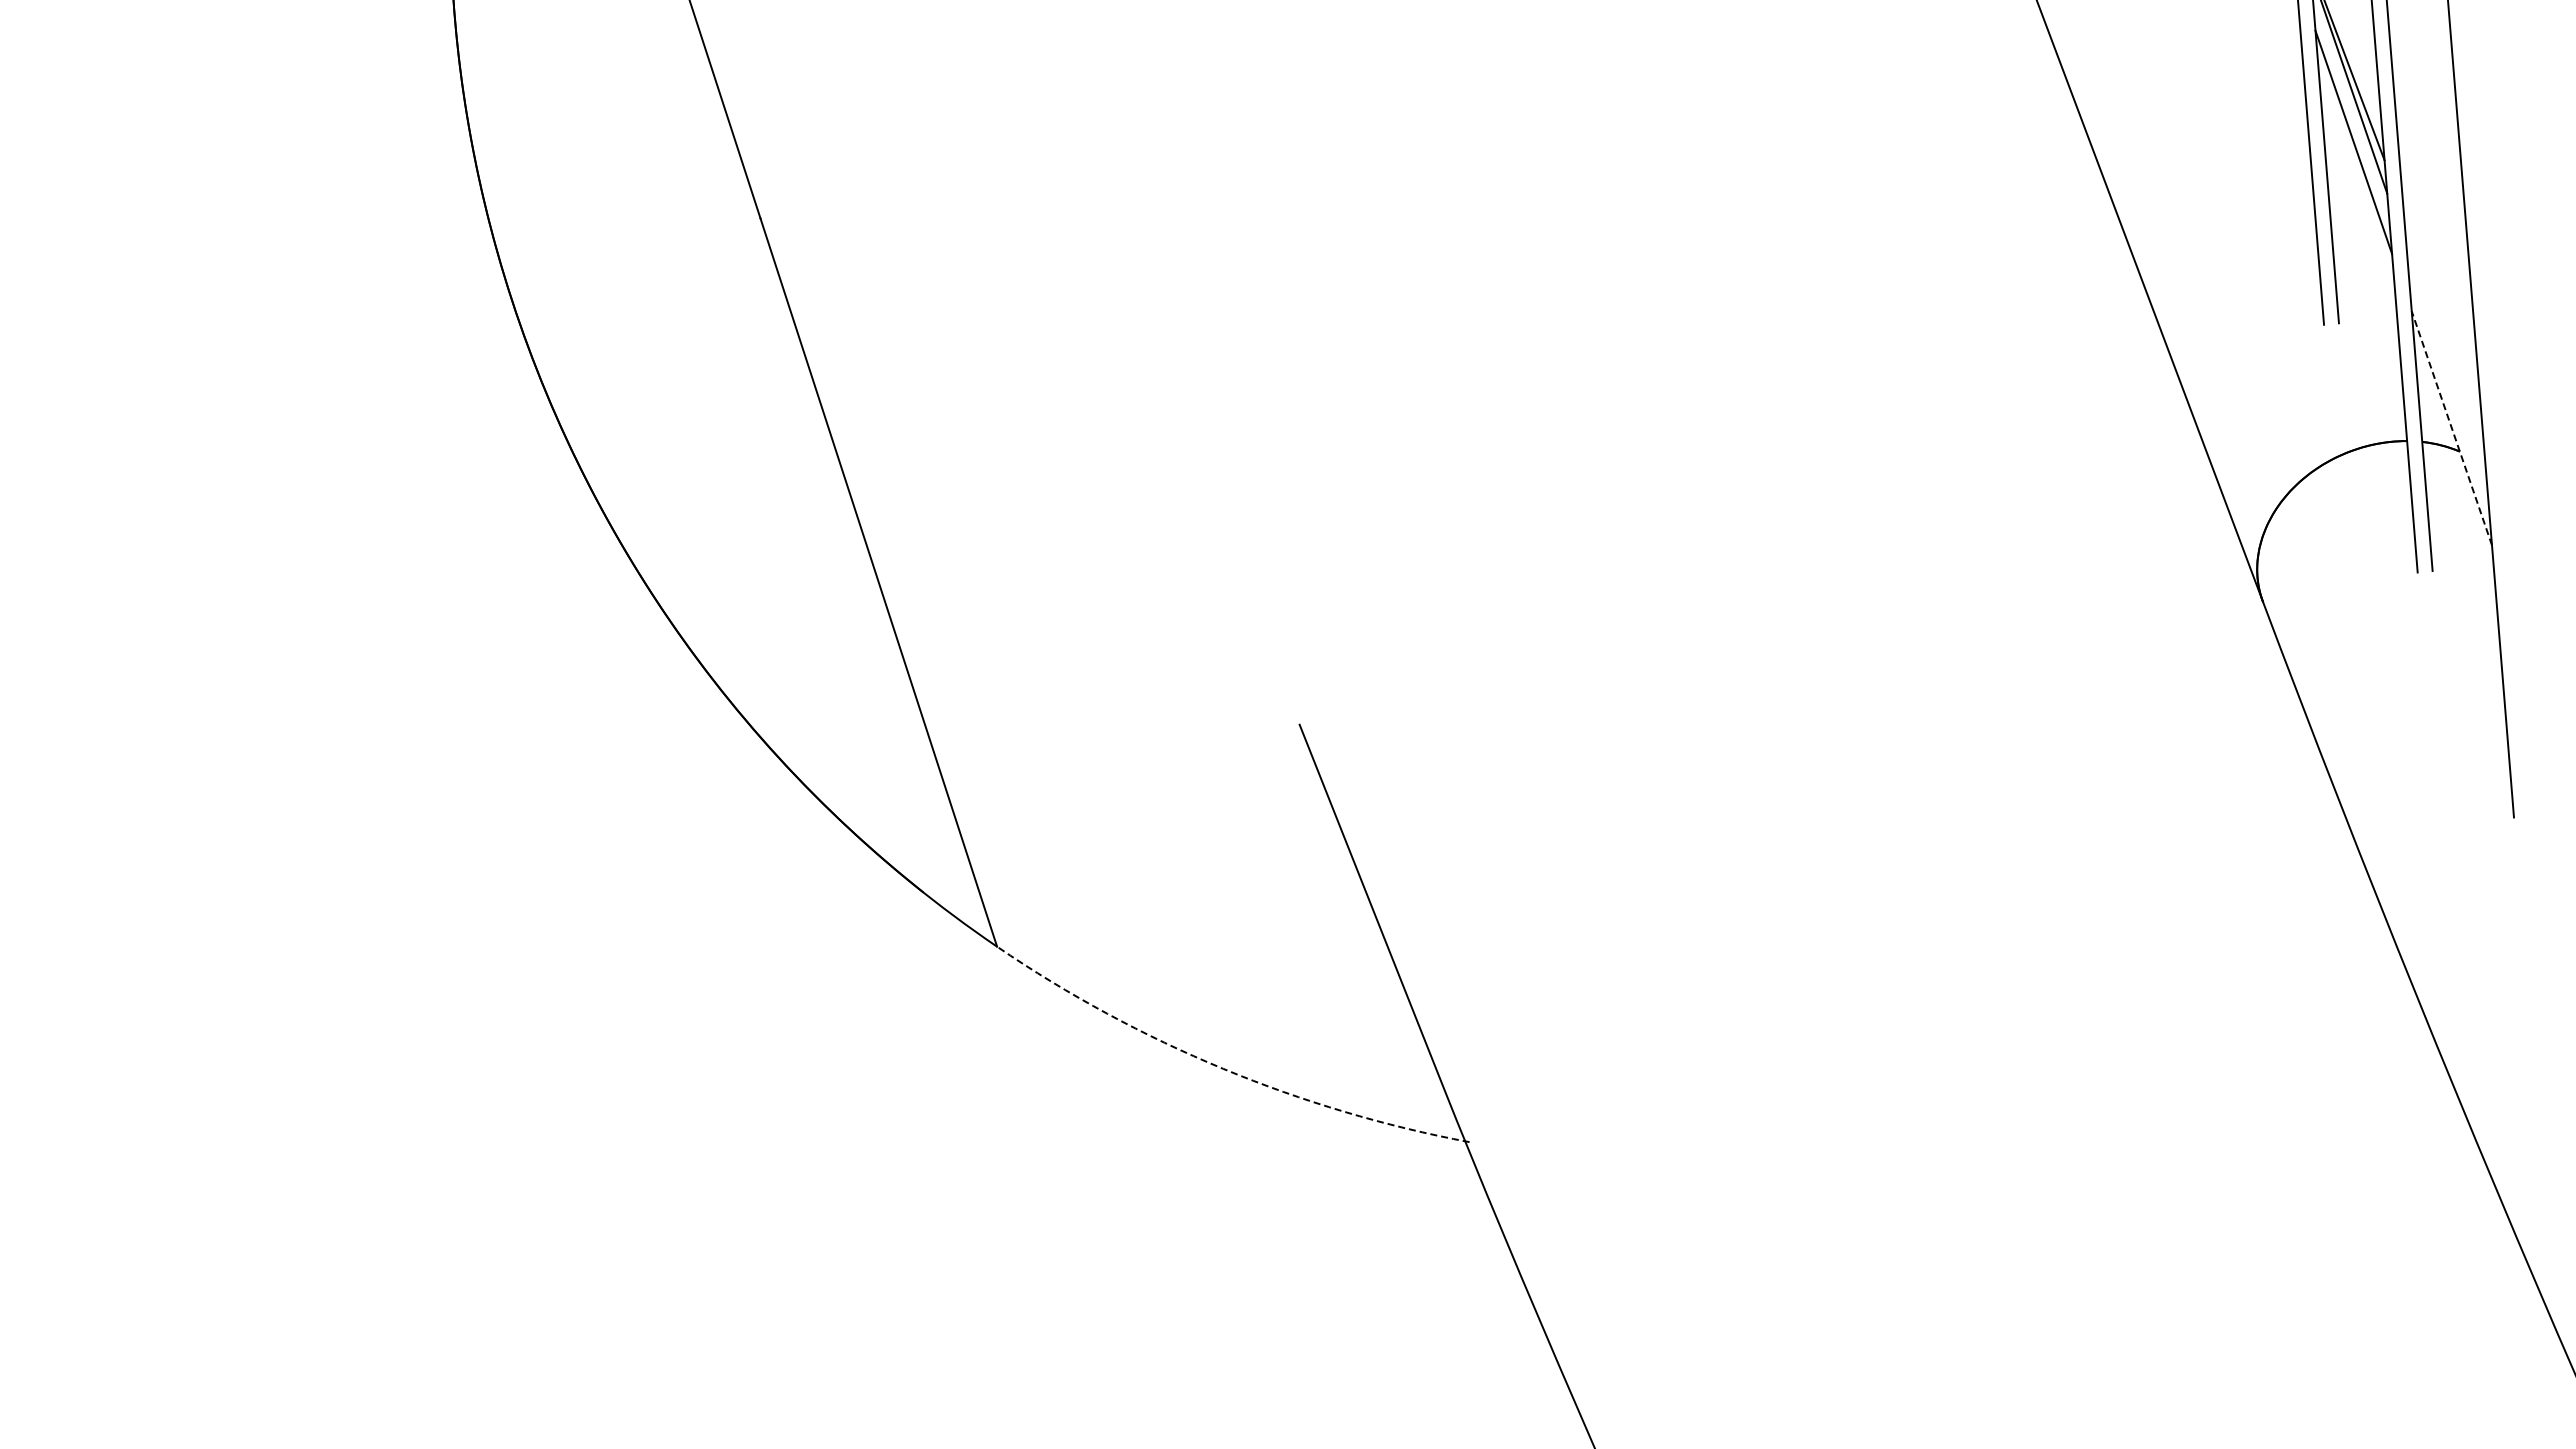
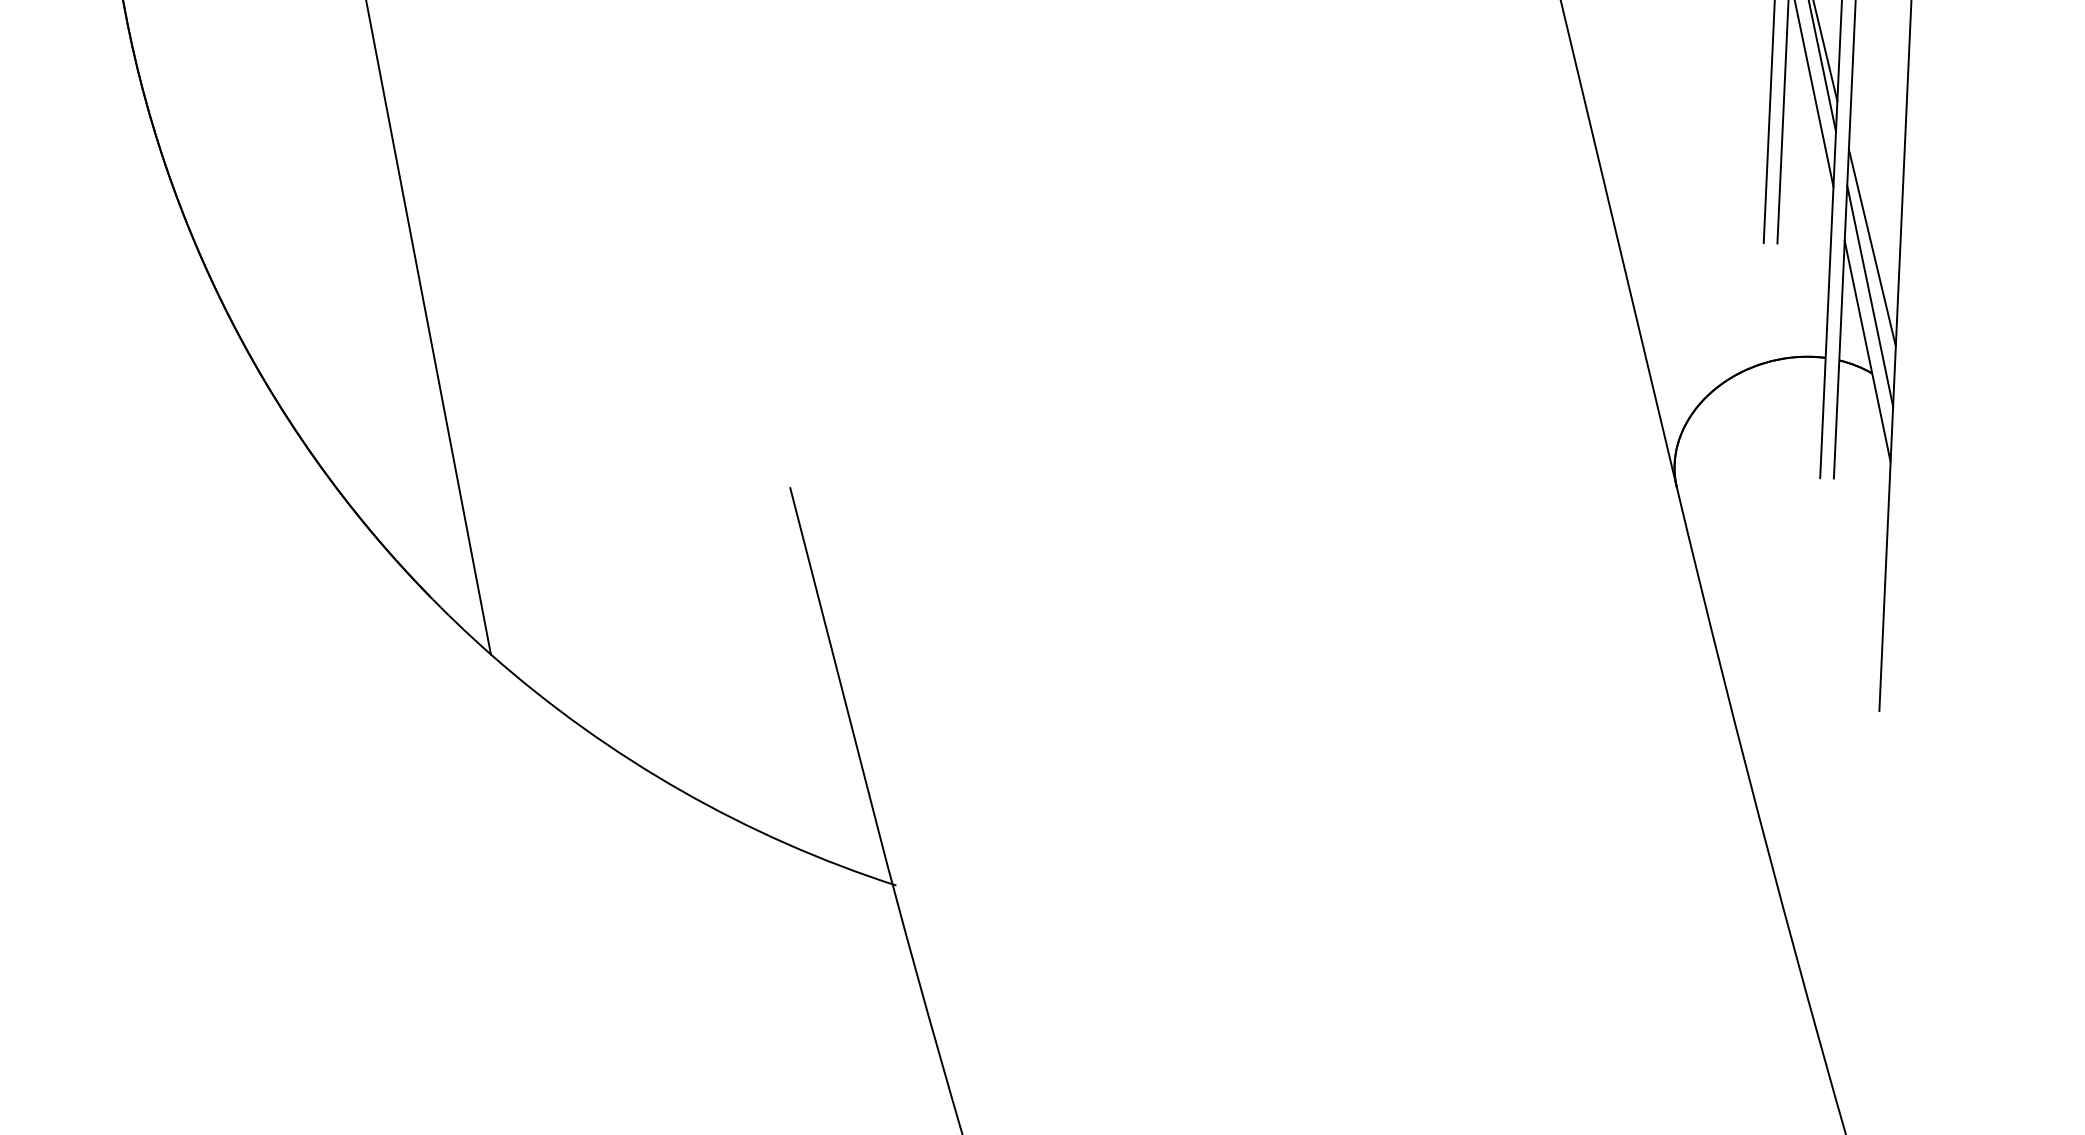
line: (2442, 314) -> (1872, 247), added
line: (2446, 367) -> (1869, 295), added
line: (2451, 428) -> (1867, 351), dashed -> solid
arc: (1223, 1068) -> (682, 790), dashed -> solid

